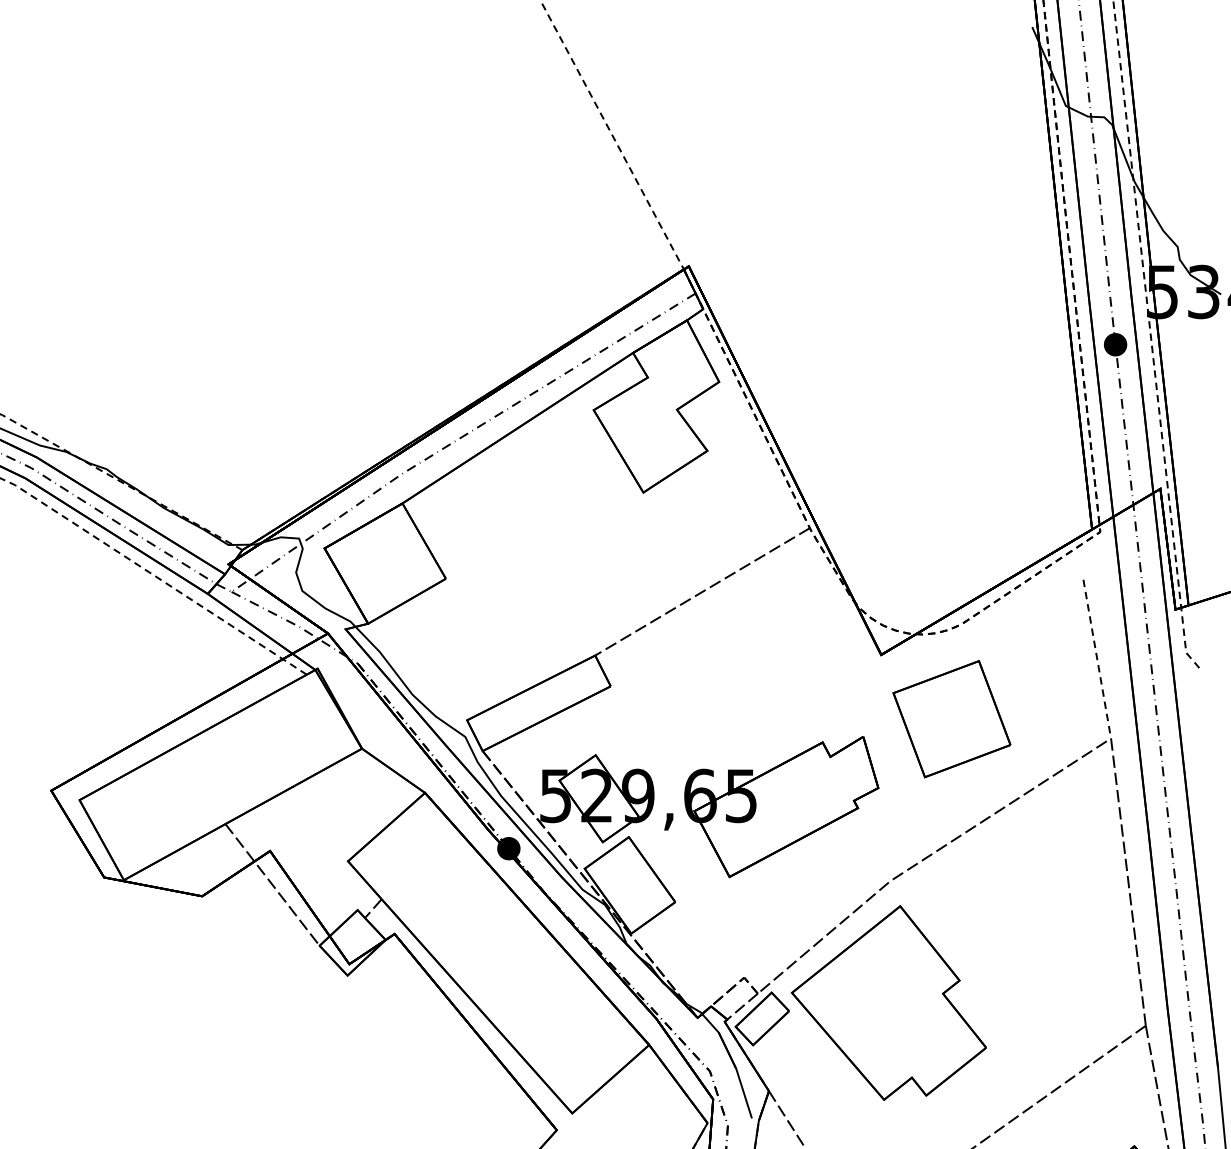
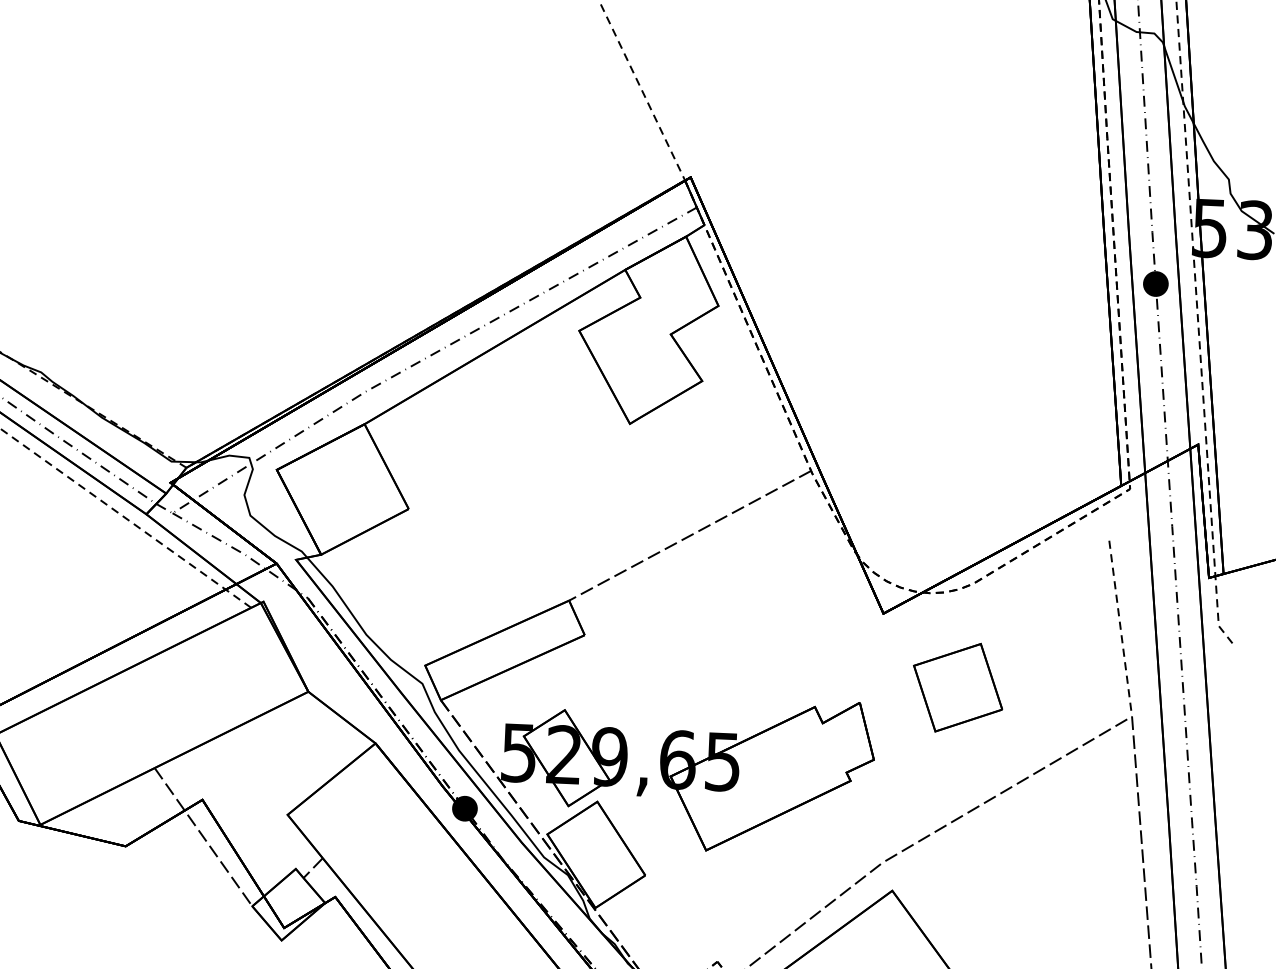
part: (951, 719) -> (957, 687), size x0.7

